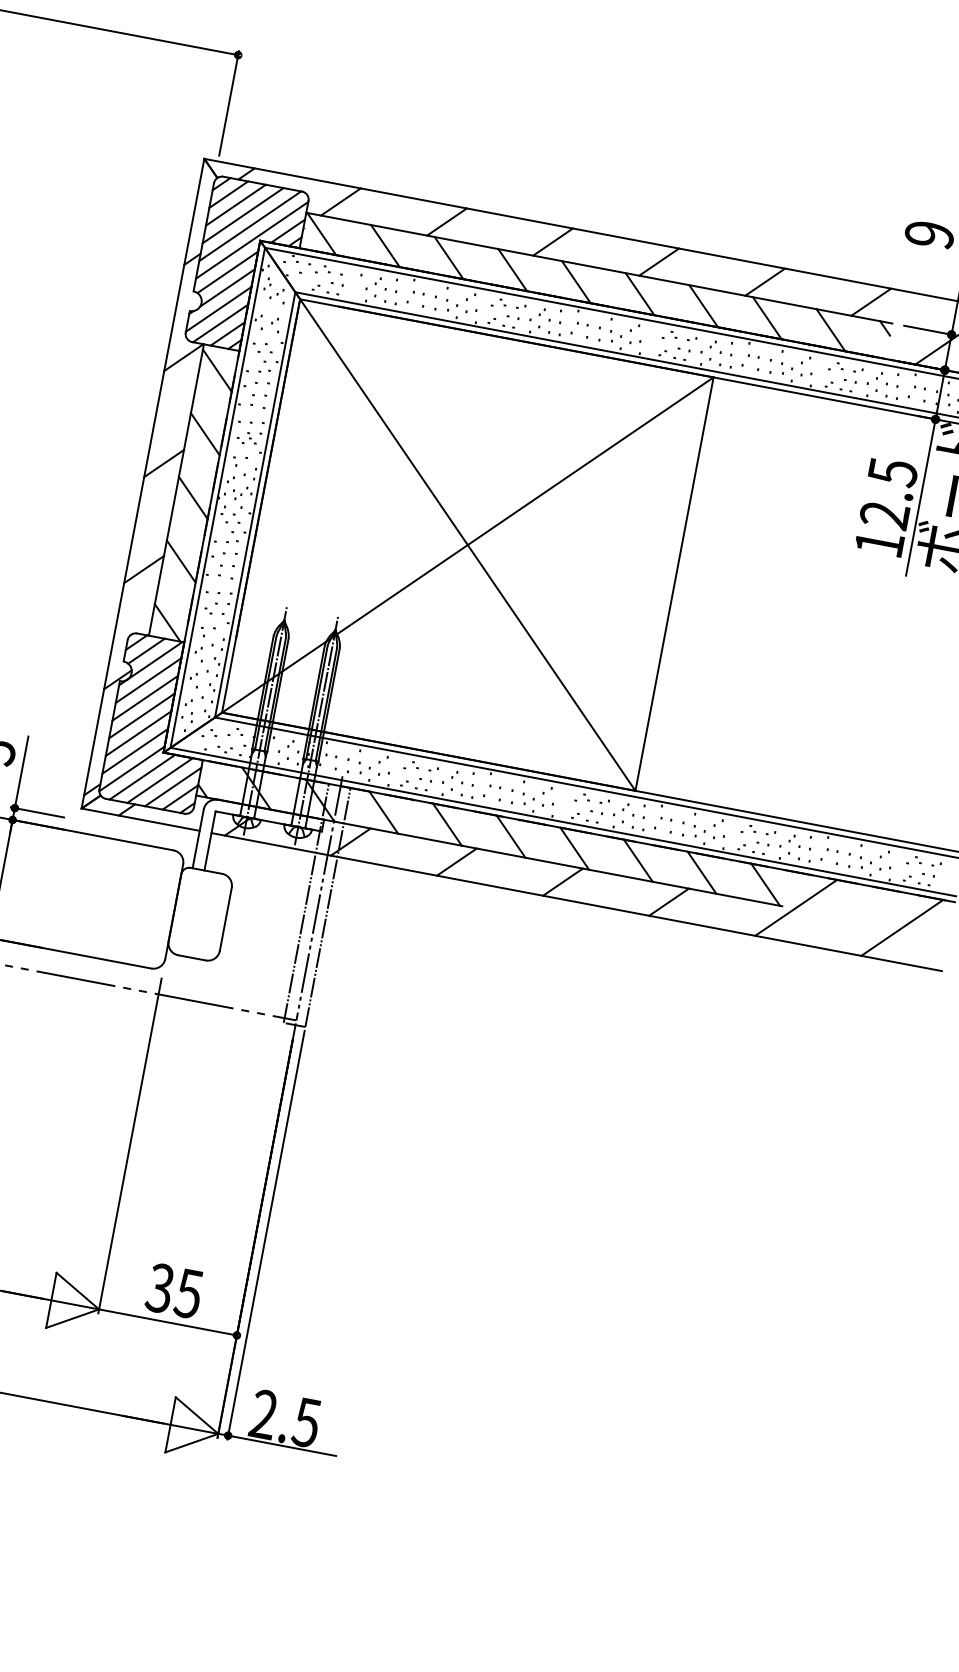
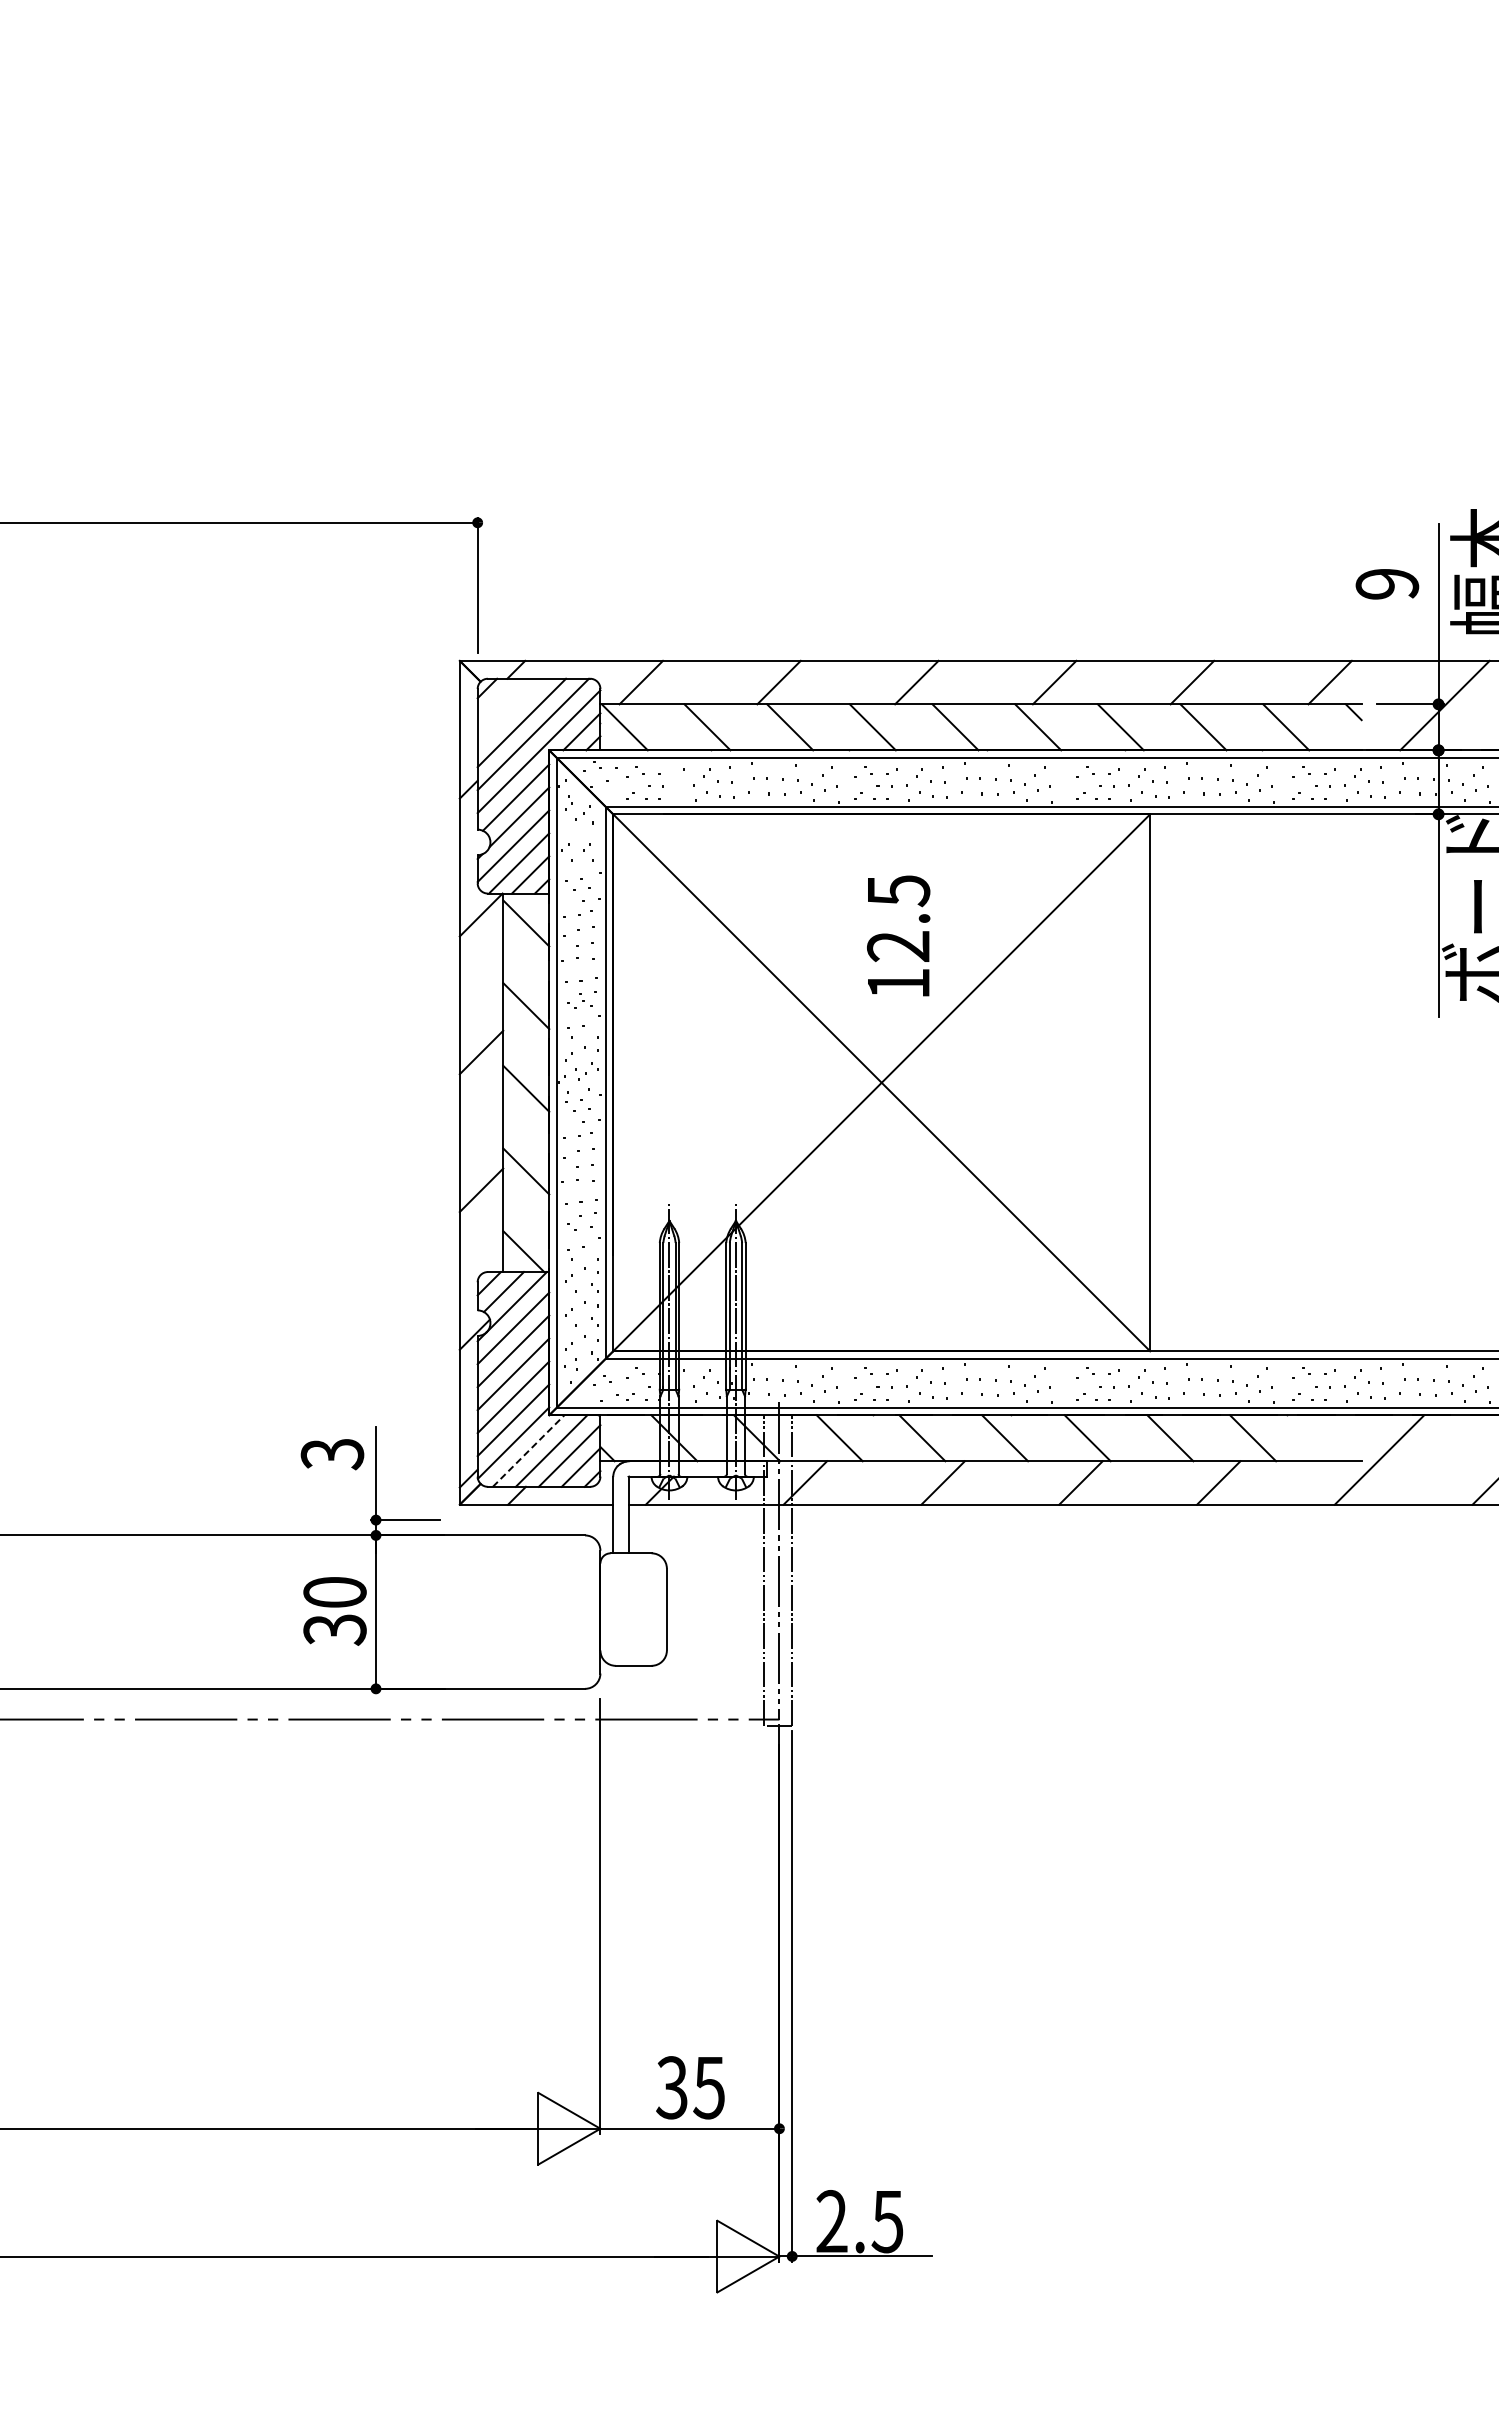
line: (228, 194) -> (498, 699), removed
line: (236, 205) -> (510, 711), removed
text: (886, 506) -> (898, 935), moved
line: (142, 777) -> (528, 1451), solid -> dashed
line: (765, 884) -> (1335, 1438), removed

